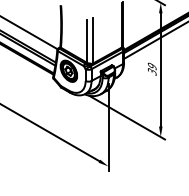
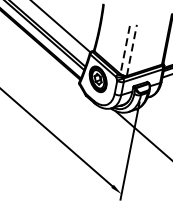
line: (93, 40) -> (132, 50), solid -> dashed
line: (87, 41) -> (125, 50), solid -> dashed

